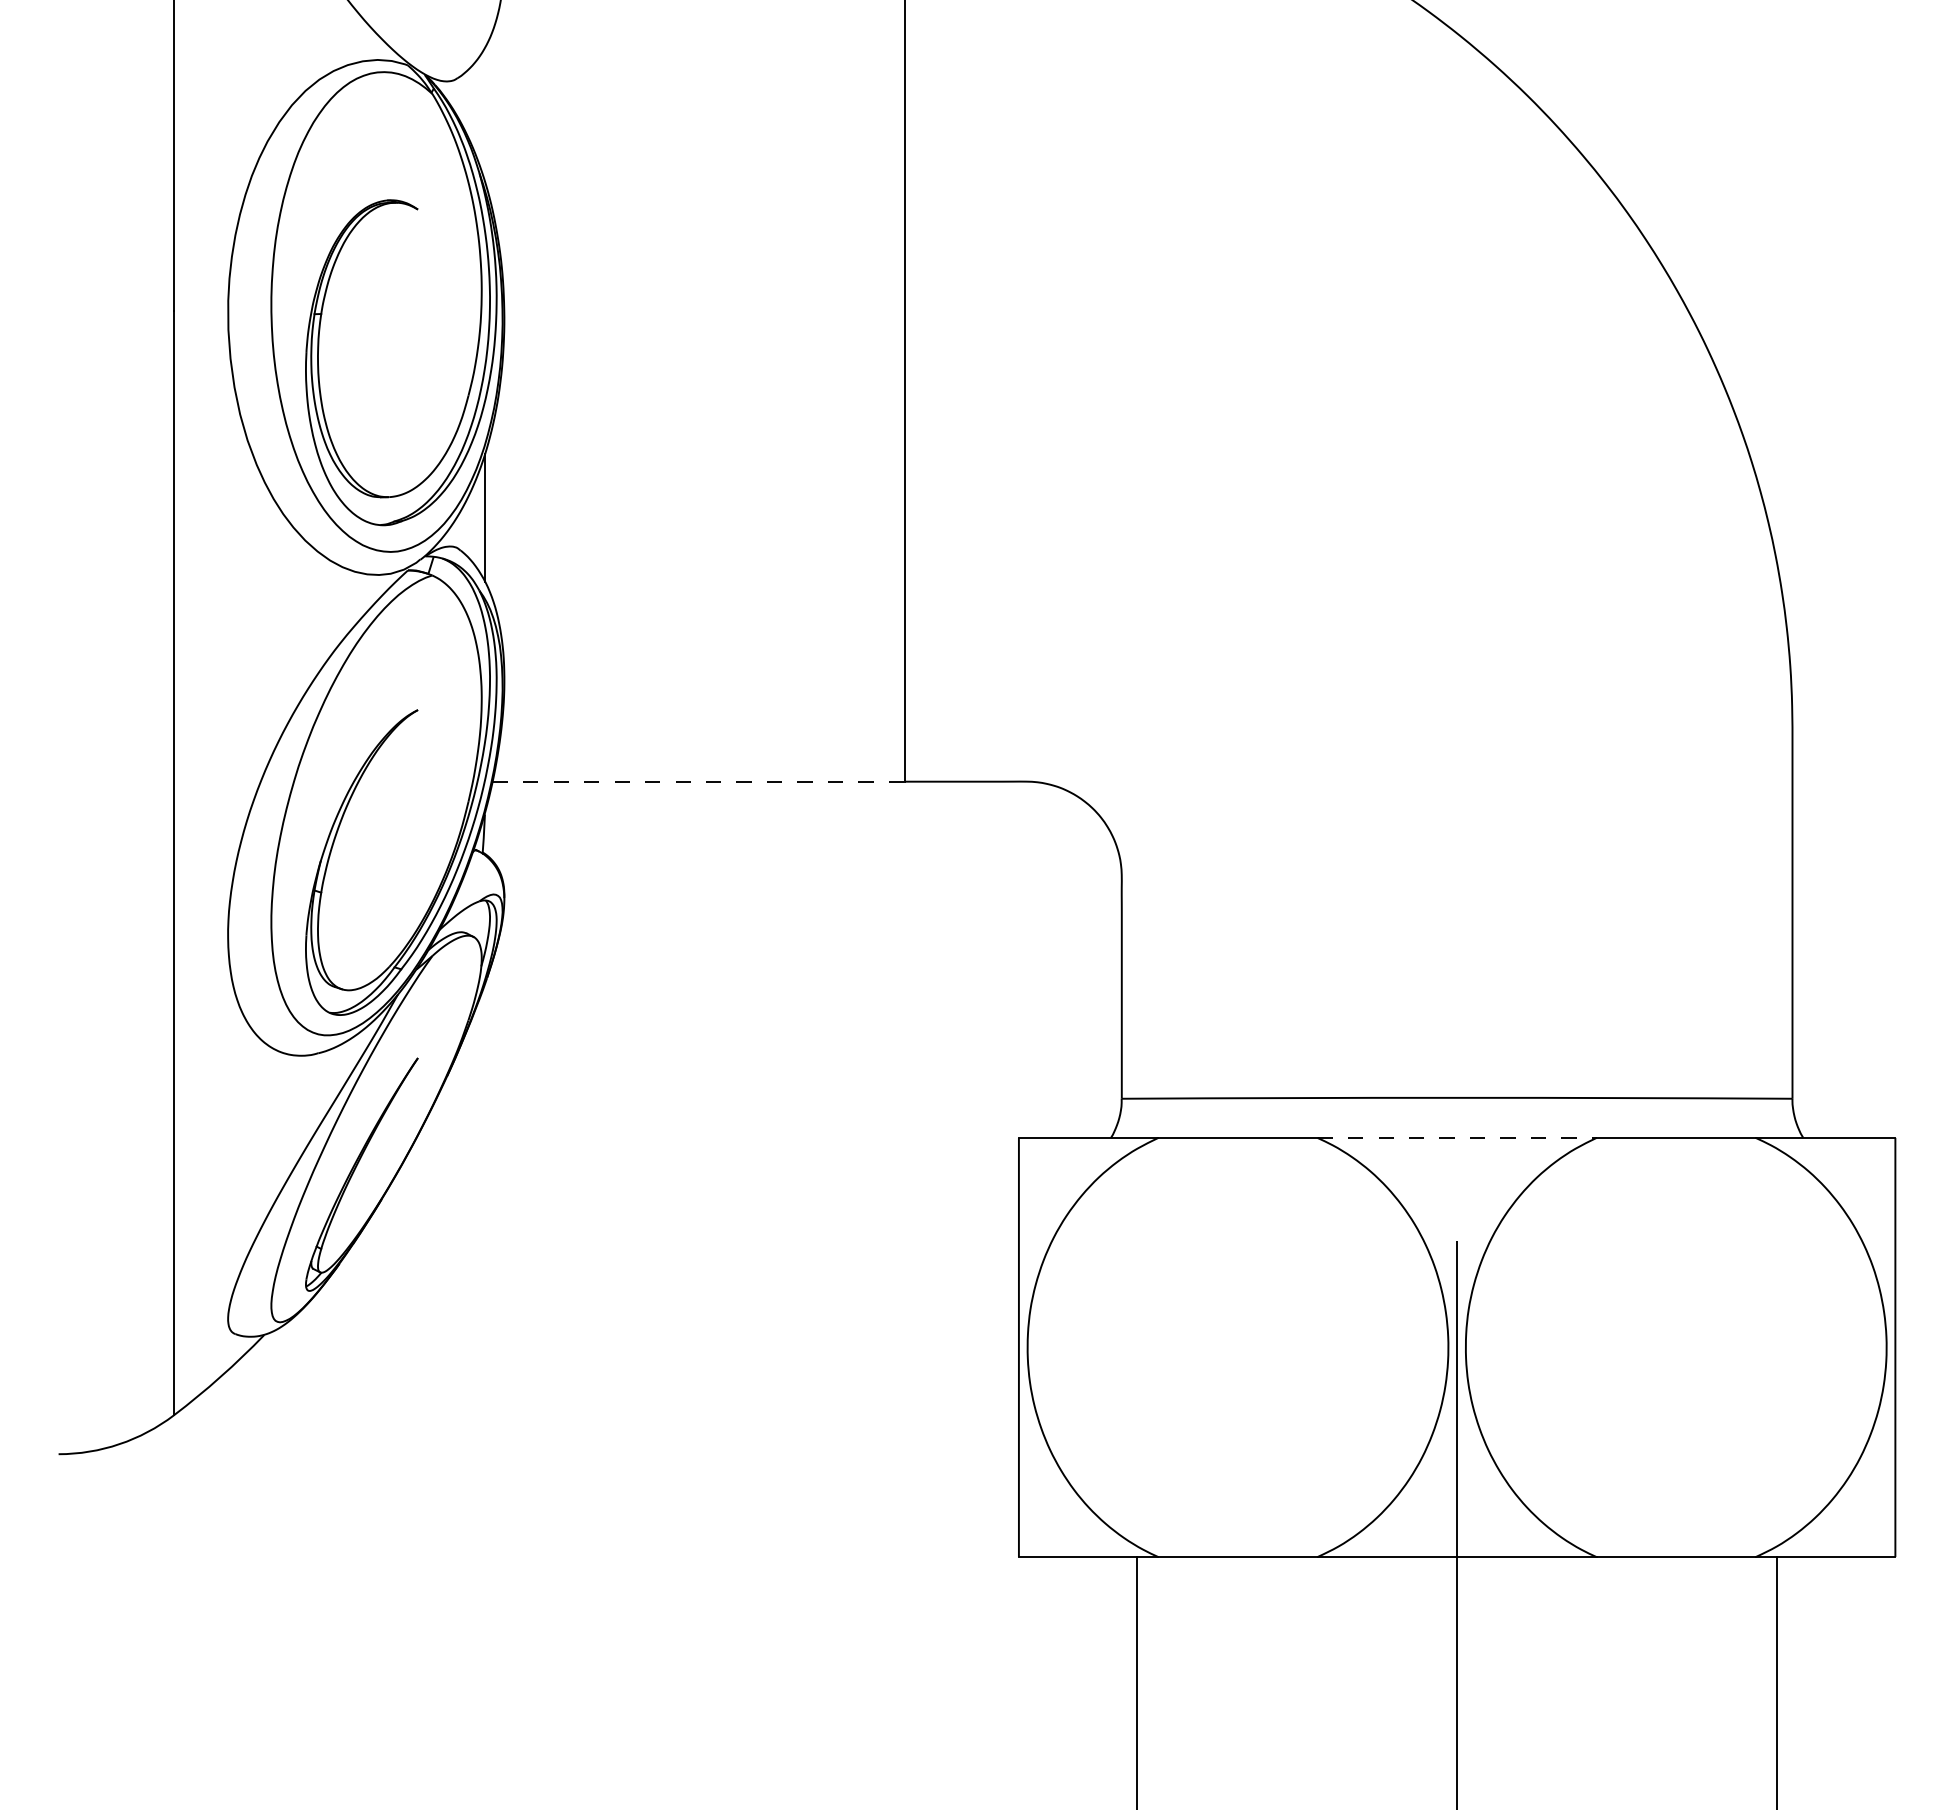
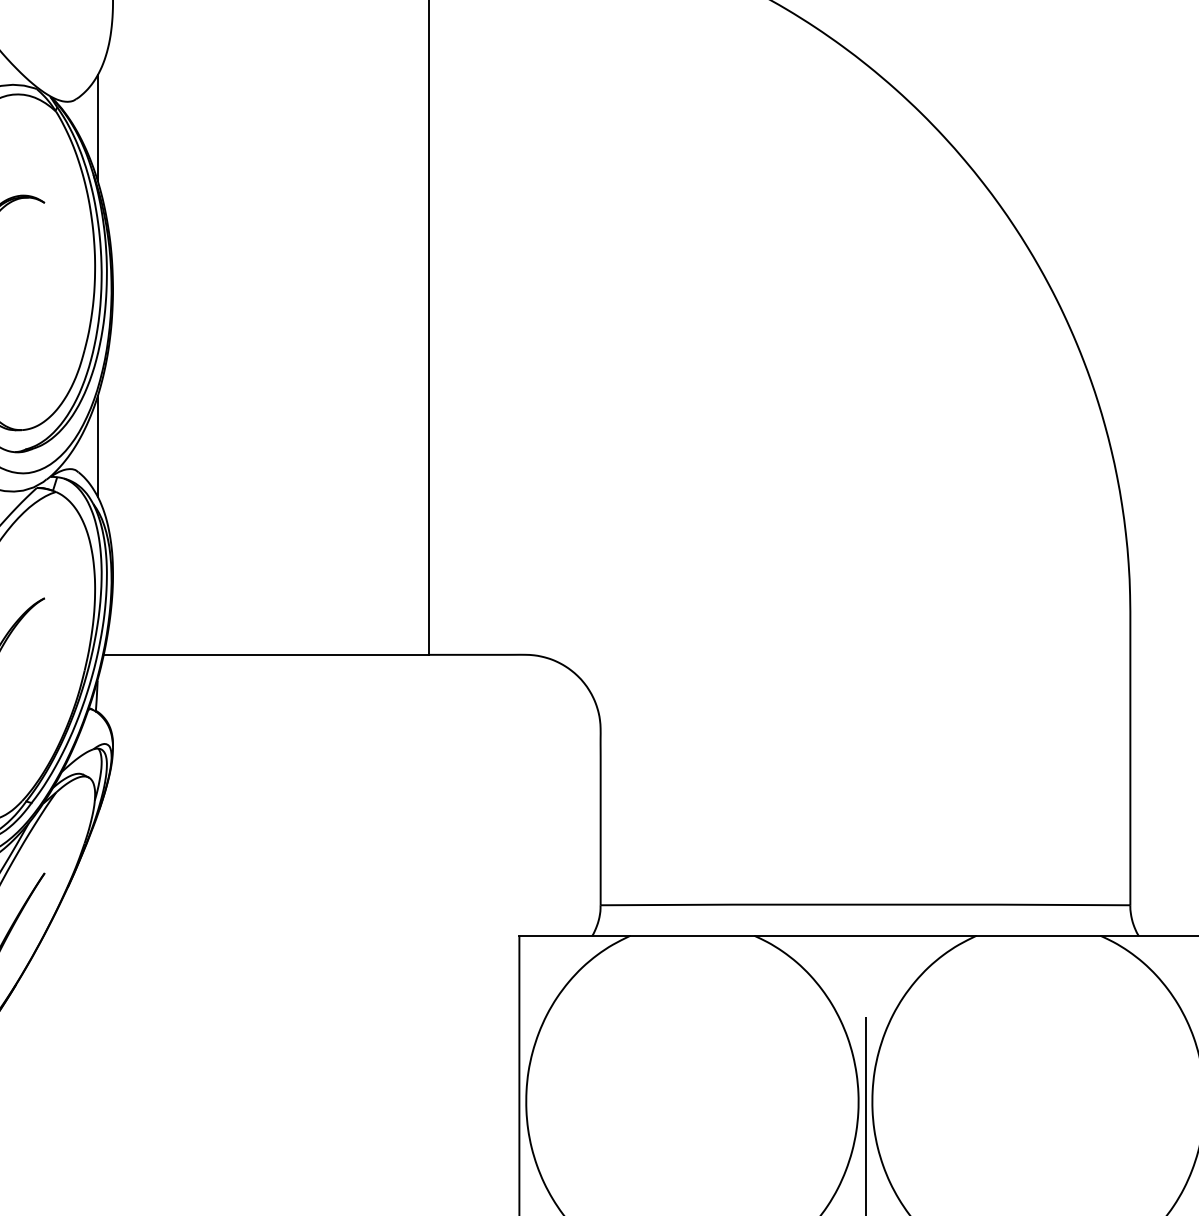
line: (485, 114) -> (98, 127), added
line: (699, 781) -> (267, 654), dashed -> solid
line: (1457, 1137) -> (865, 935), dashed -> solid

